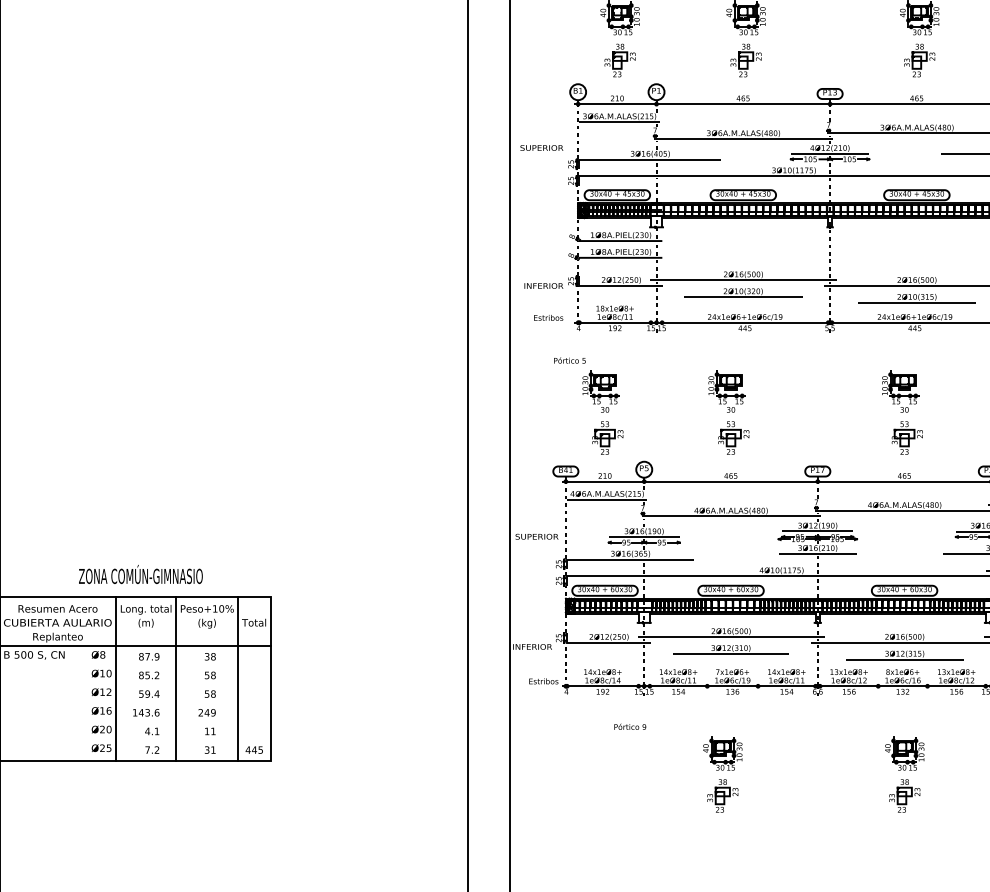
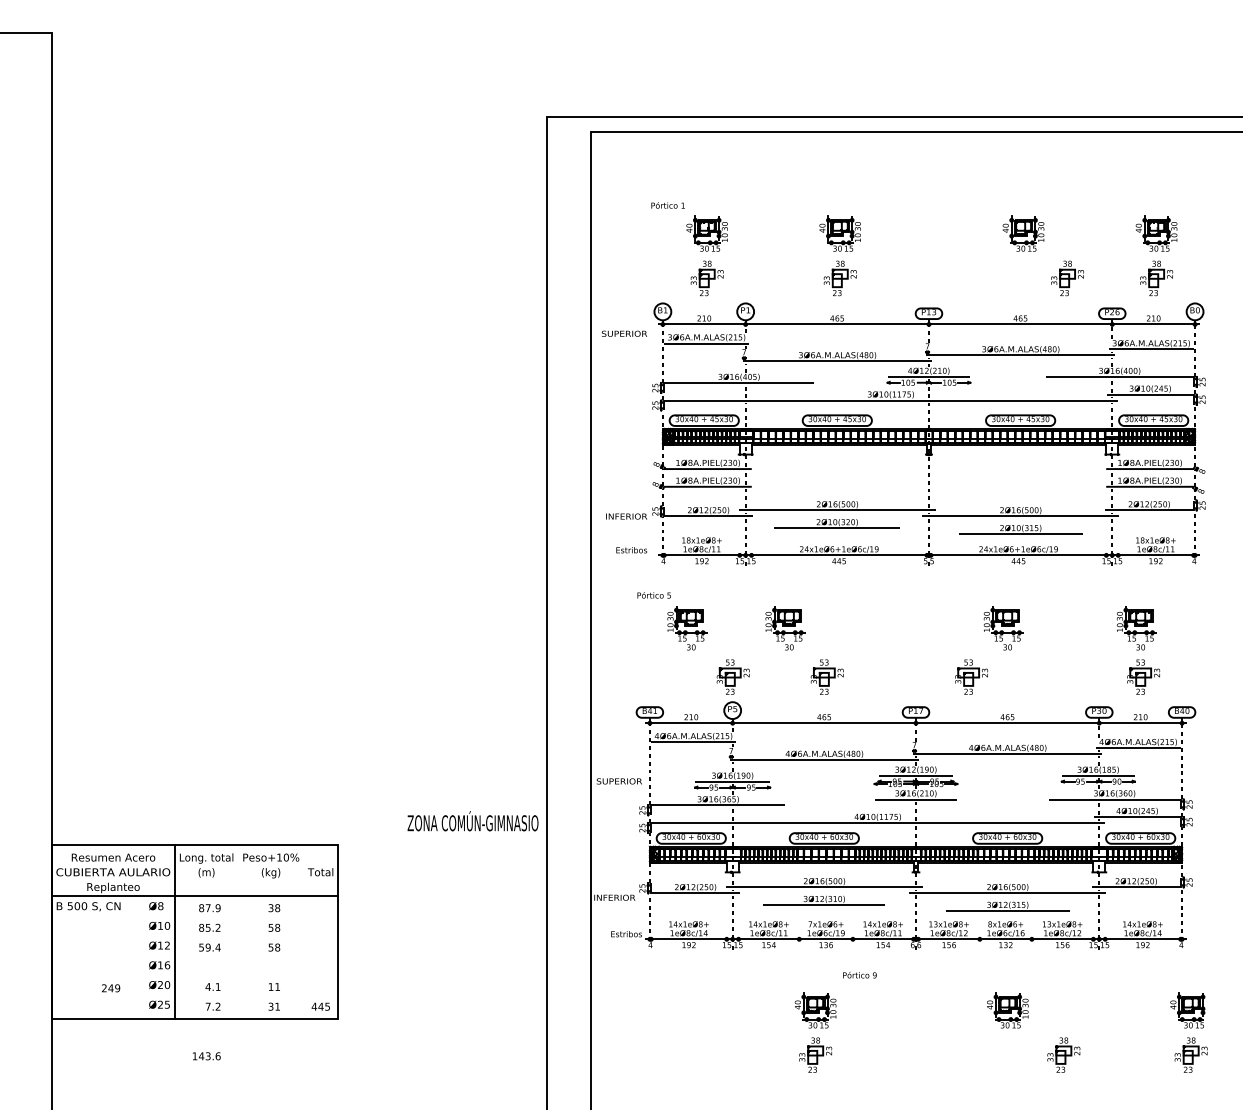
part: (919, 60) -> (1067, 278), moved
text: (541, 147) -> (624, 333), moved
part: (727, 391) -> (785, 628), moved
part: (607, 437) -> (732, 676), moved
part: (907, 437) -> (971, 676), moved
text: (140, 574) -> (472, 821), moved
line: (176, 678) -> (238, 931), removed
line: (237, 678) -> (303, 931), removed
text: (146, 712) -> (206, 1056), moved
text: (207, 712) -> (111, 988), moved
text: (629, 726) -> (859, 974), moved
part: (904, 795) -> (1063, 1054), moved

